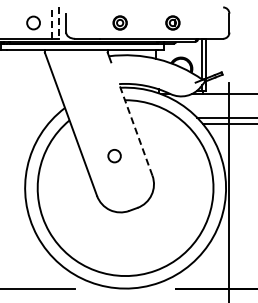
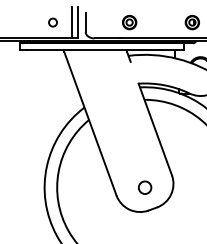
circle: (33, 22) -> (52, 22), size x0.62
part: (119, 22) -> (128, 22), moved
line: (52, 23) -> (71, 23), dashed -> solid
line: (58, 23) -> (77, 23), dashed -> solid
line: (135, 129) -> (154, 129), dashed -> solid
circle: (114, 156) -> (144, 188), moved

